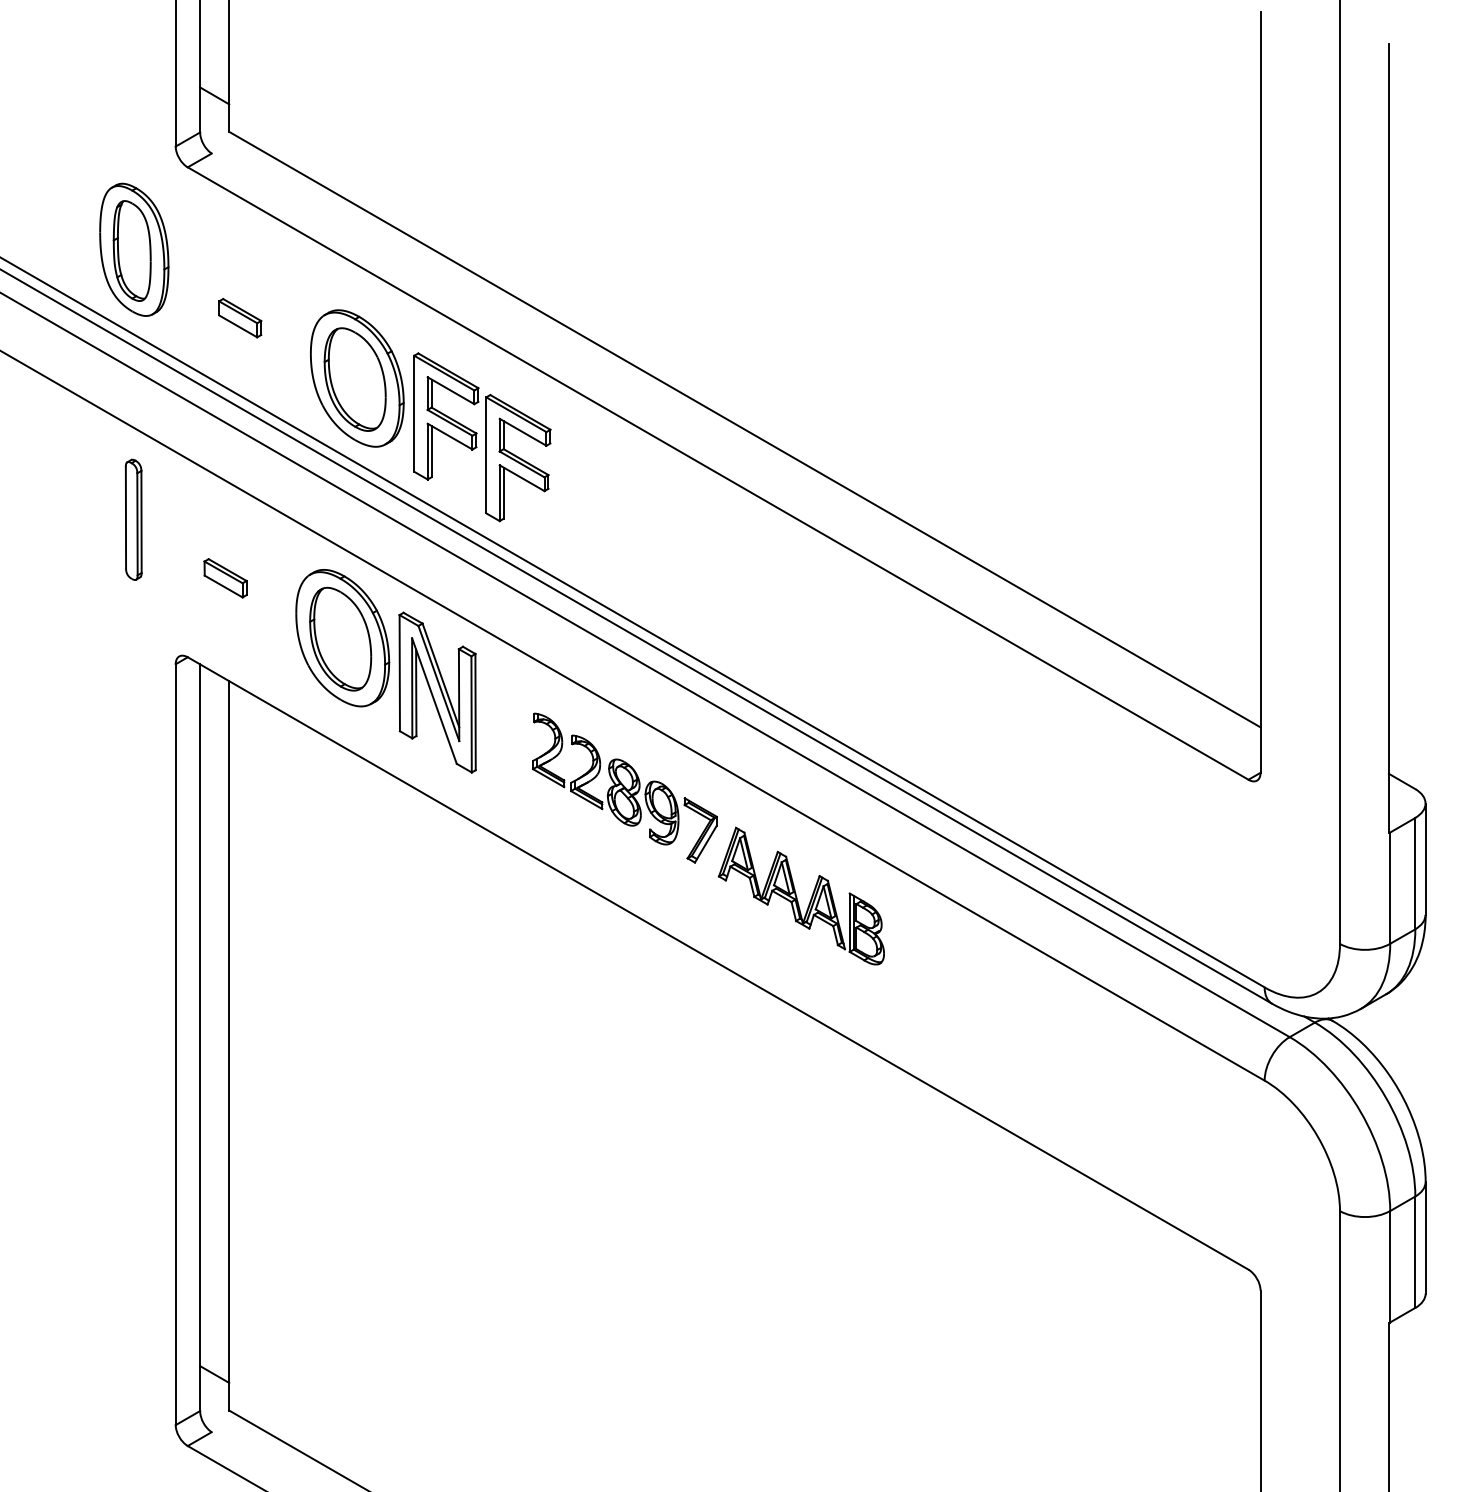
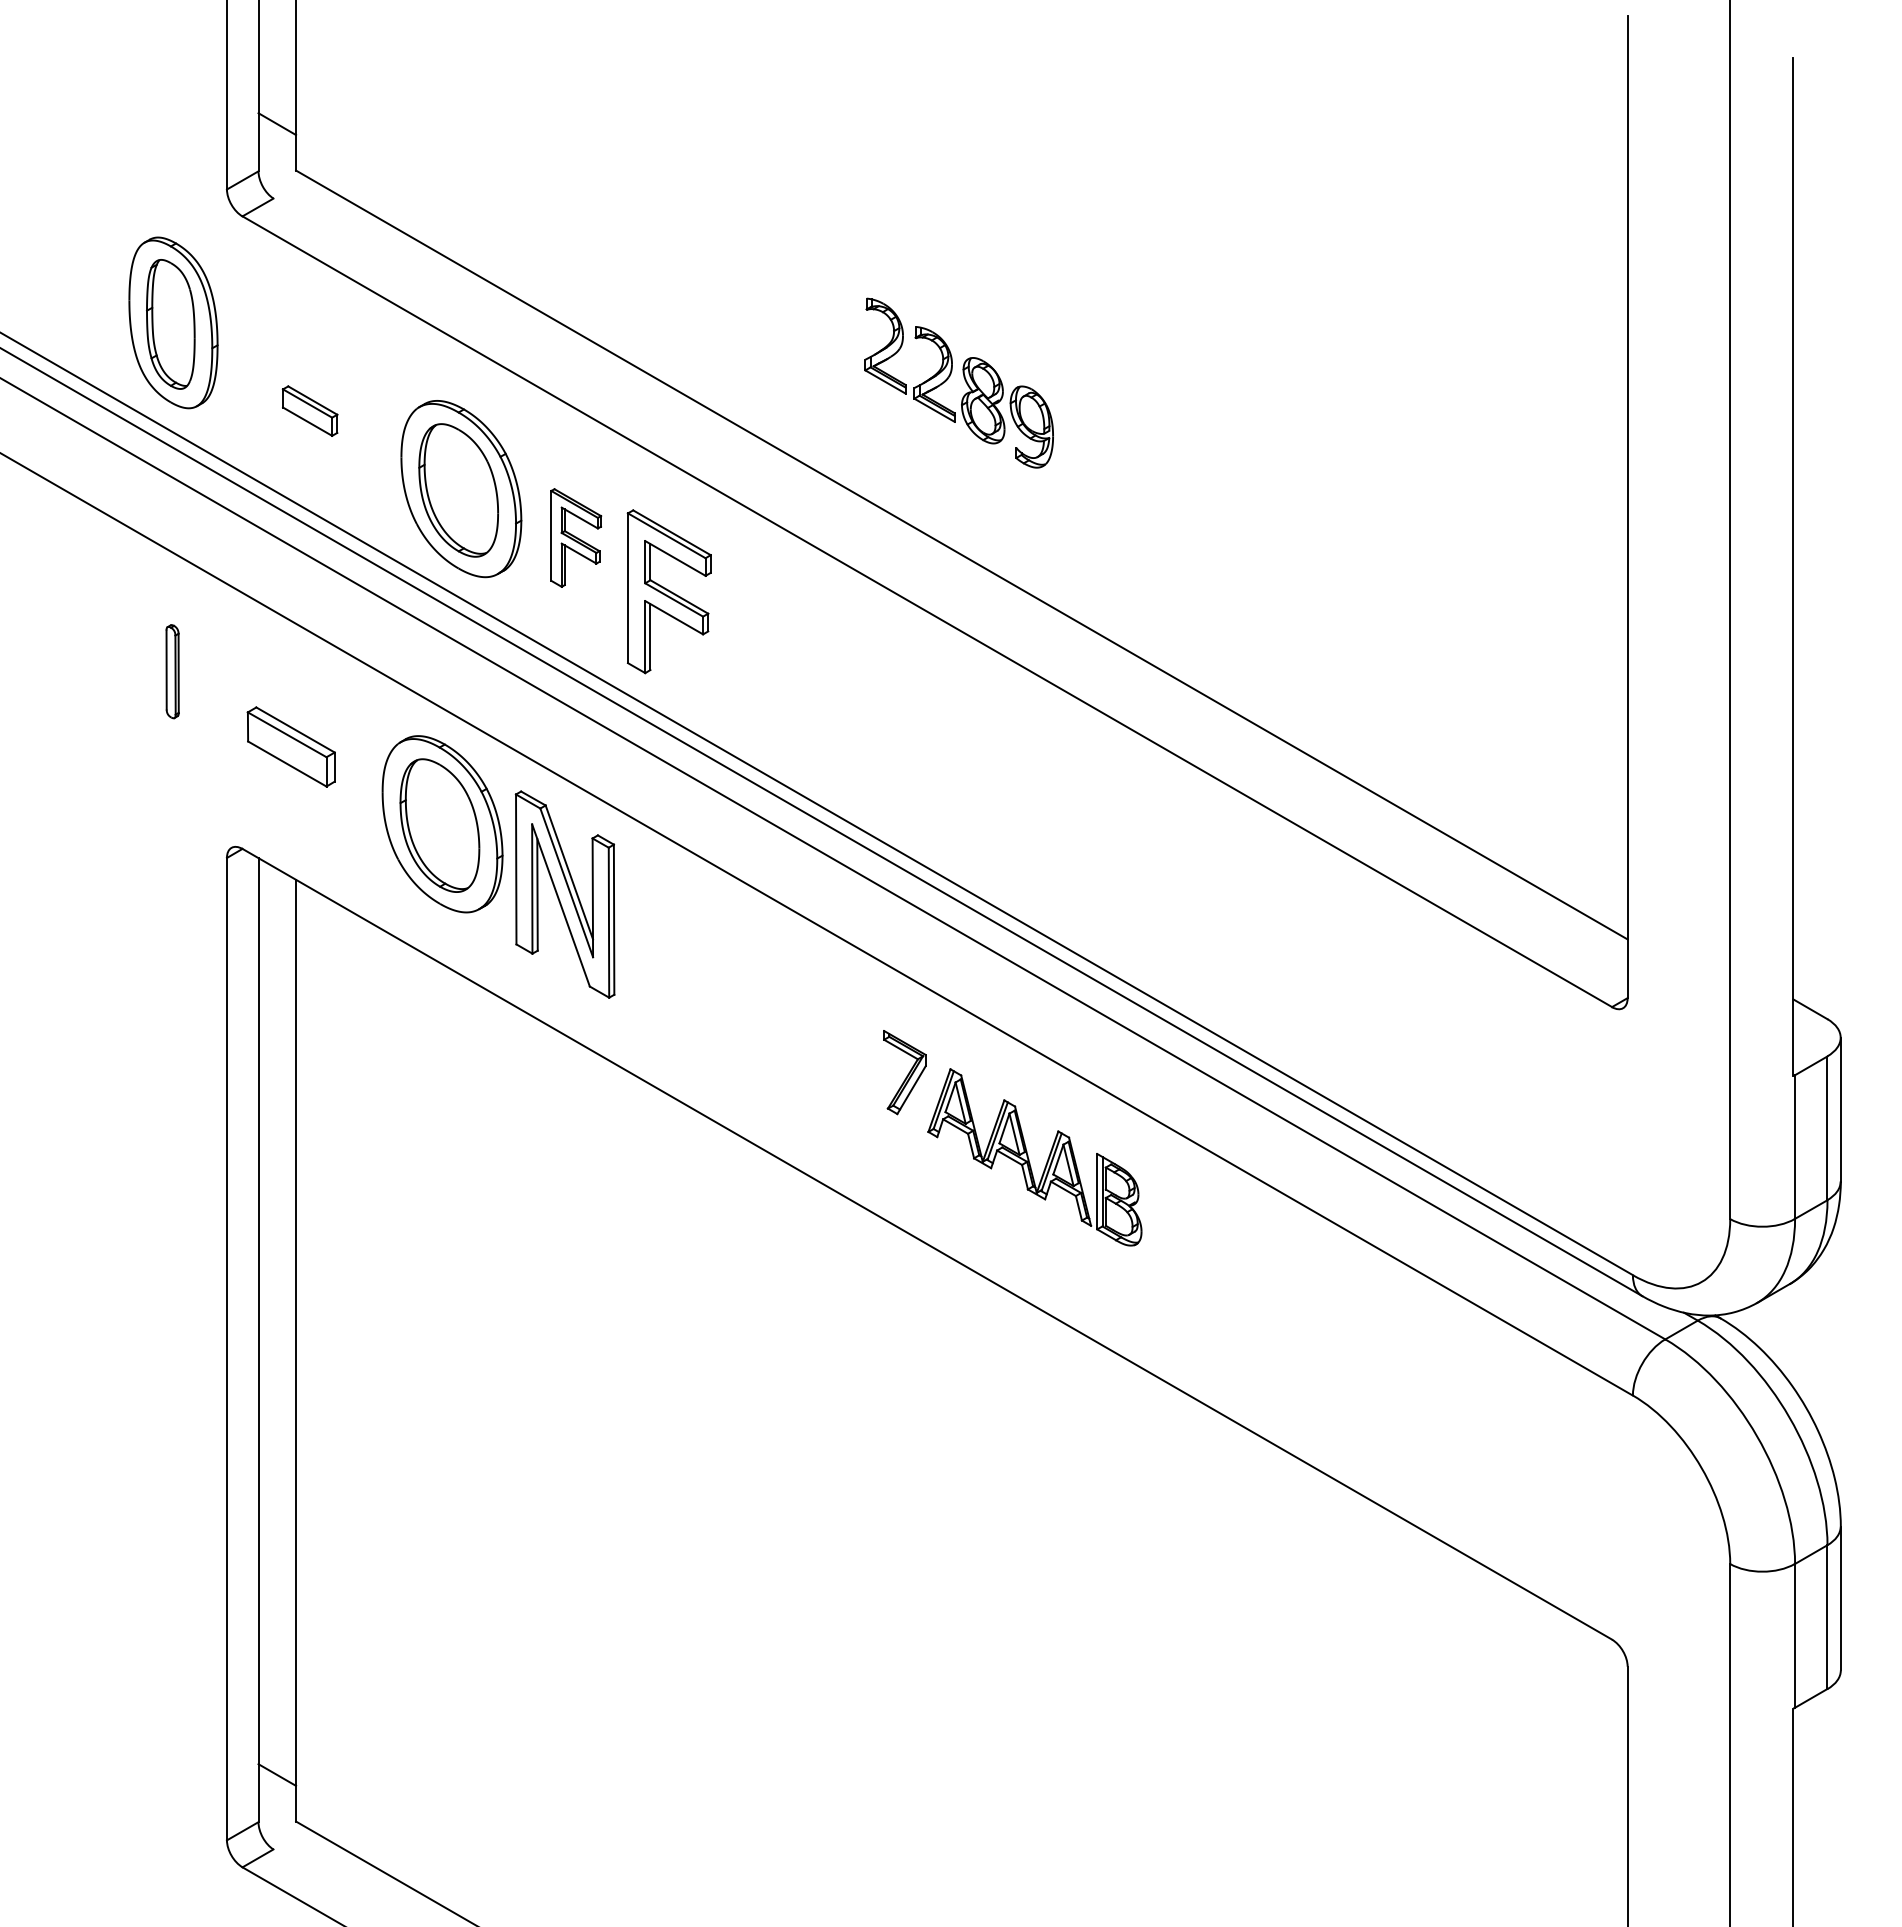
part: (445, 416) -> (575, 537), size x0.6
part: (133, 519) -> (172, 671), size x0.6
part: (225, 577) -> (291, 746), size x1.6
part: (609, 776) -> (964, 380), moved

